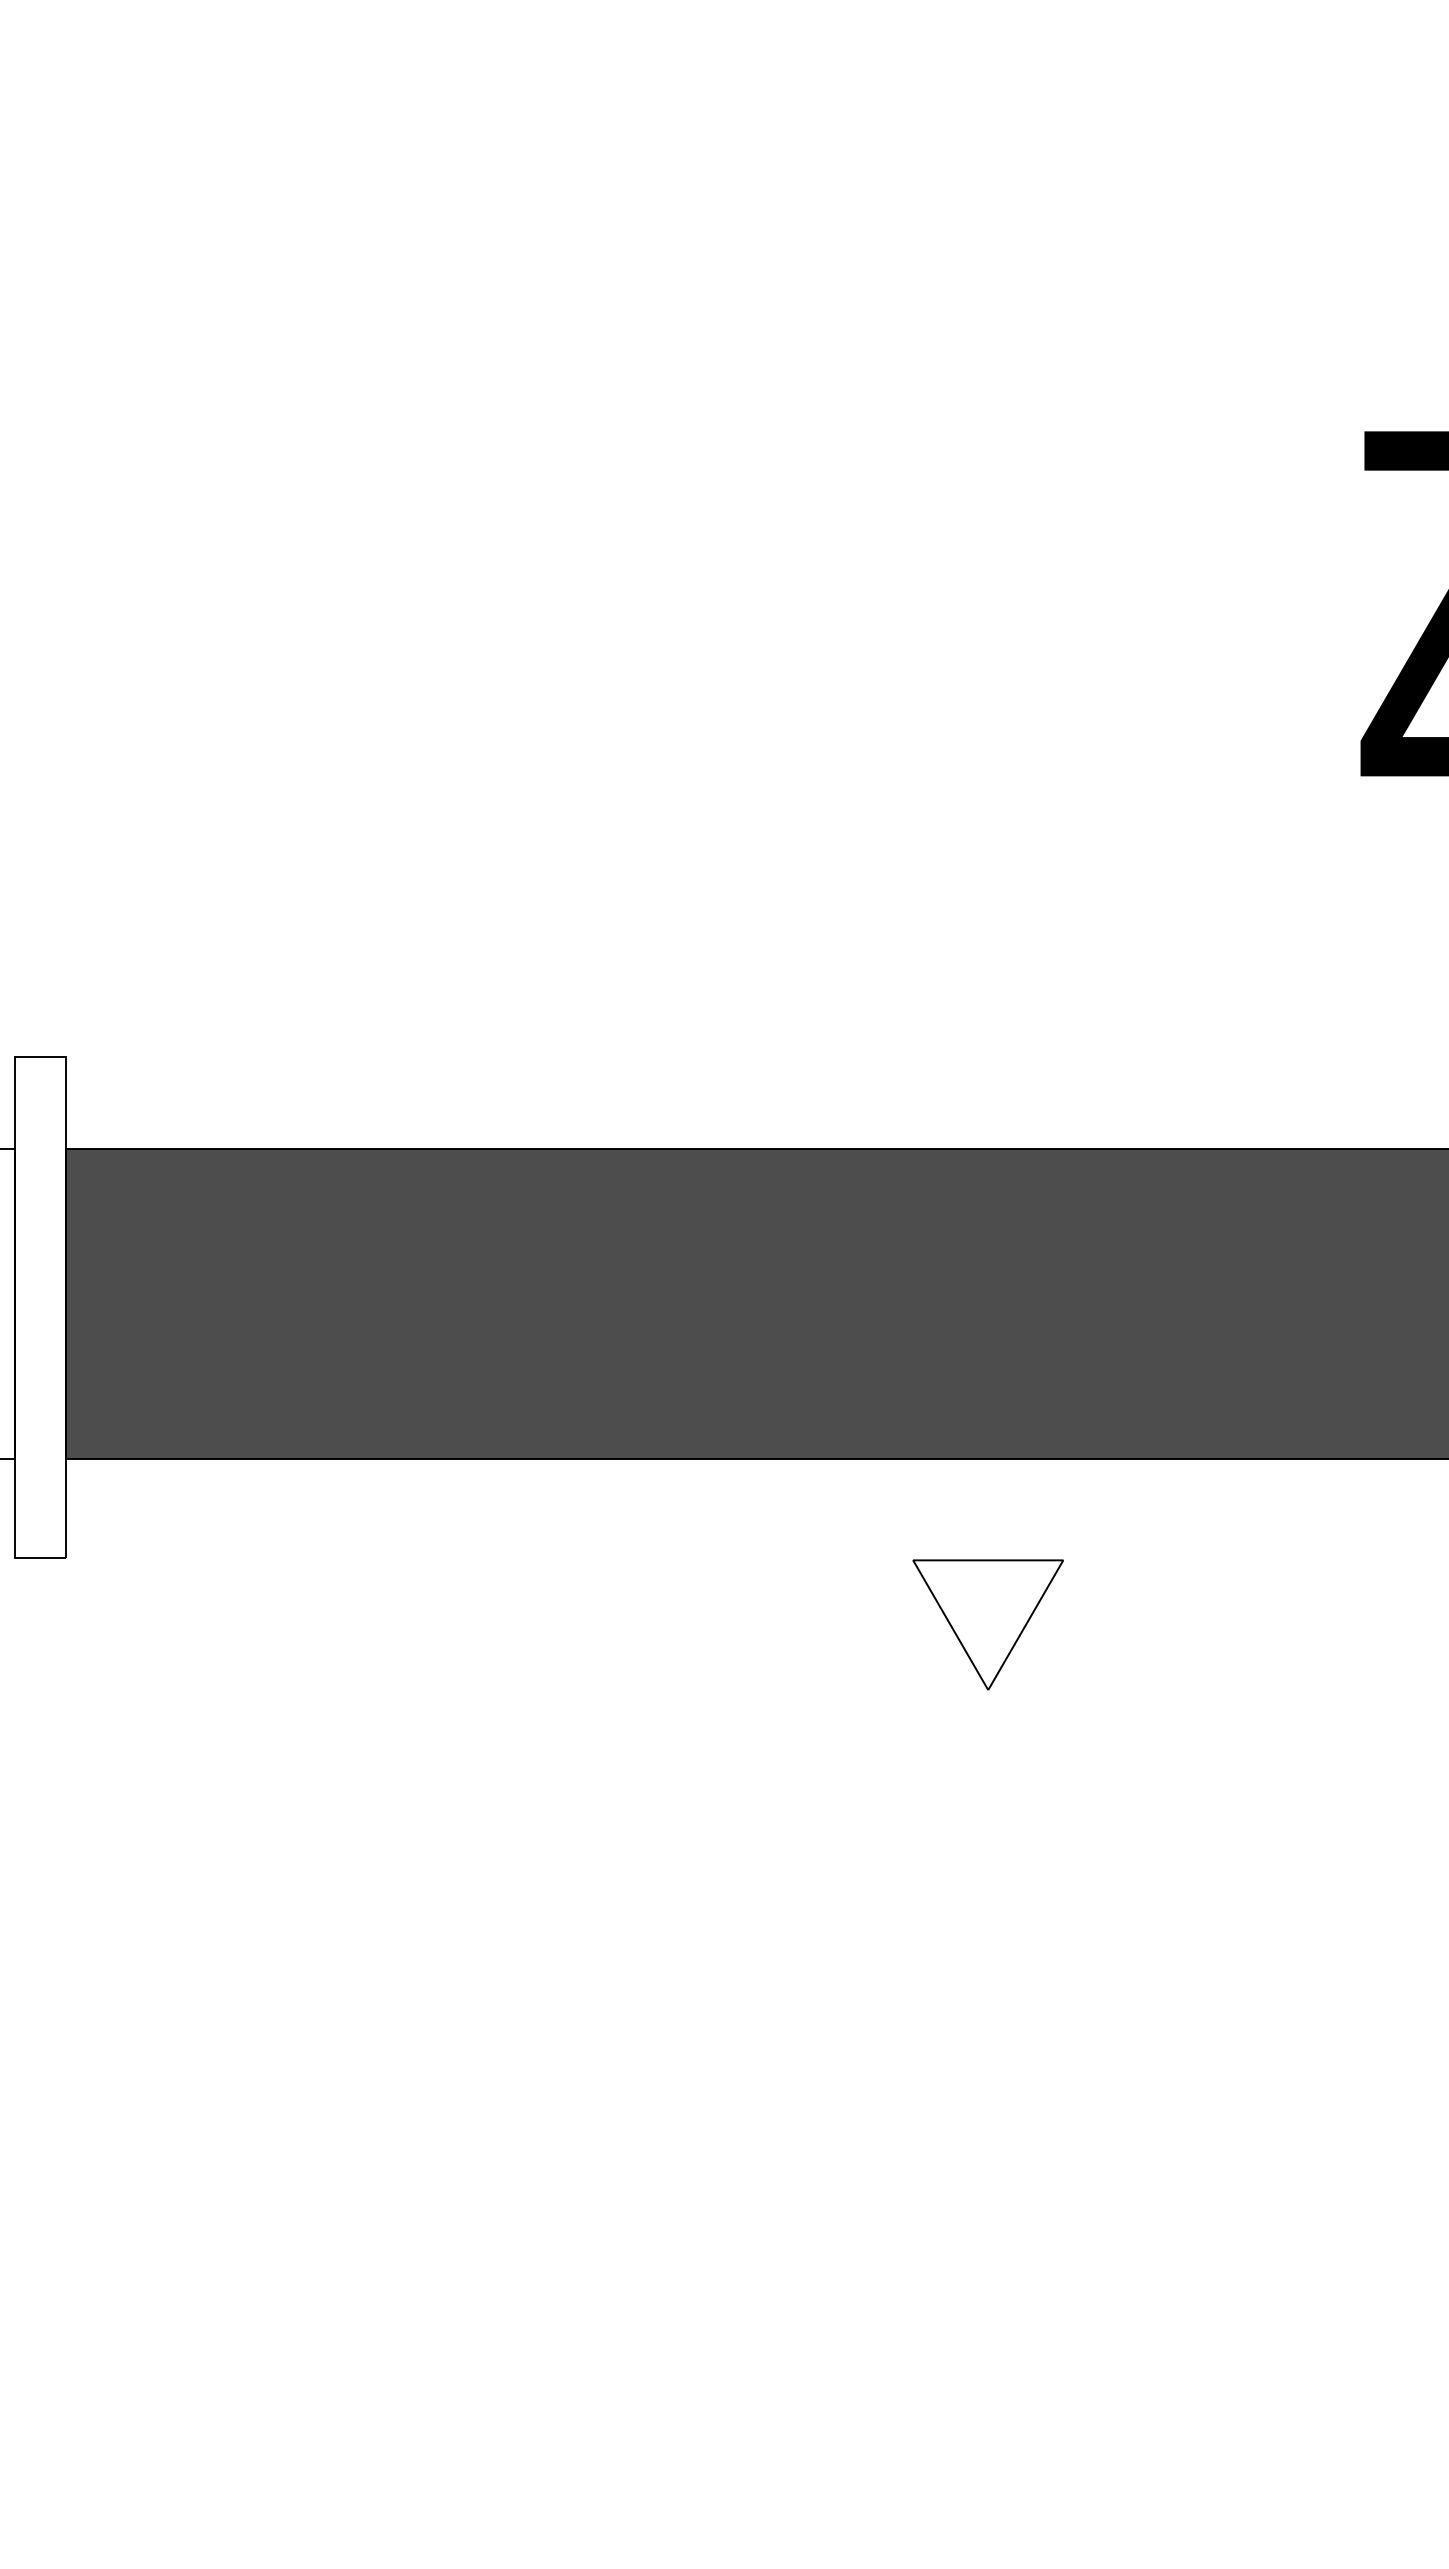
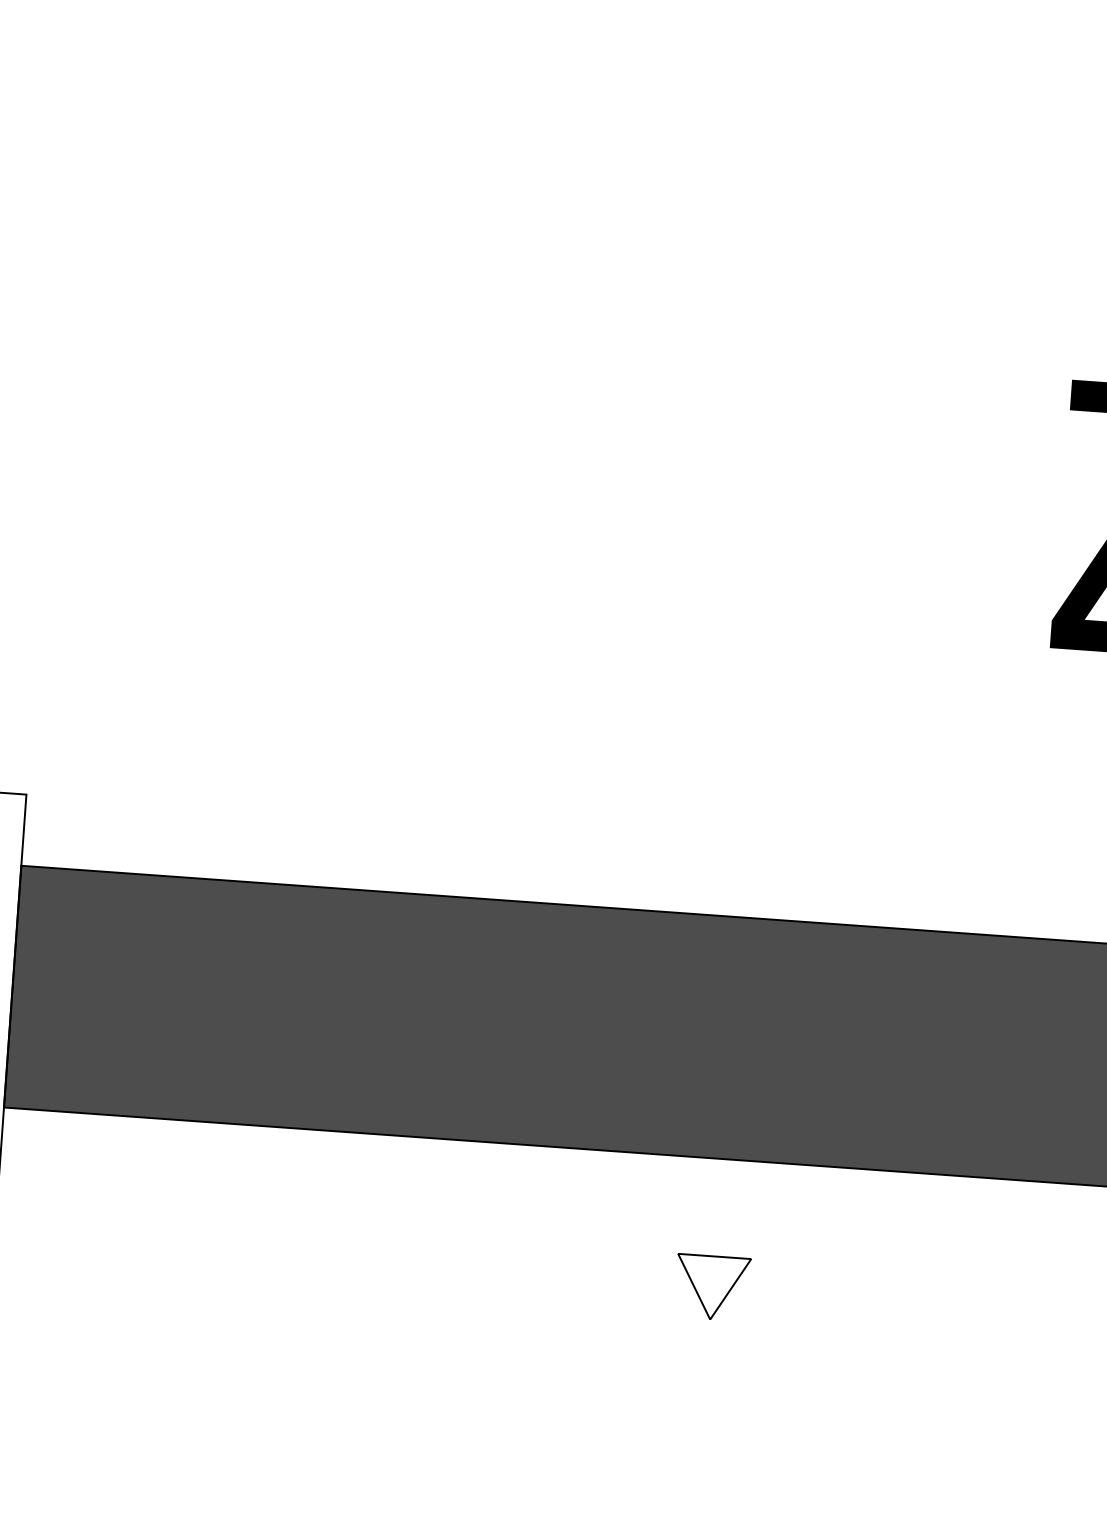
part: (987, 1624) -> (711, 1287), size x0.62

